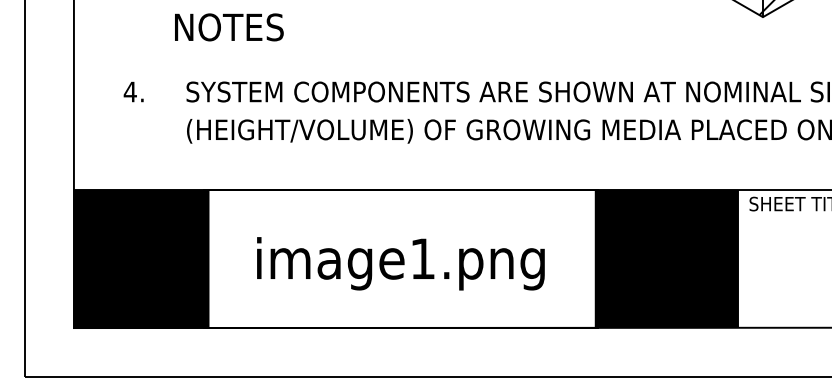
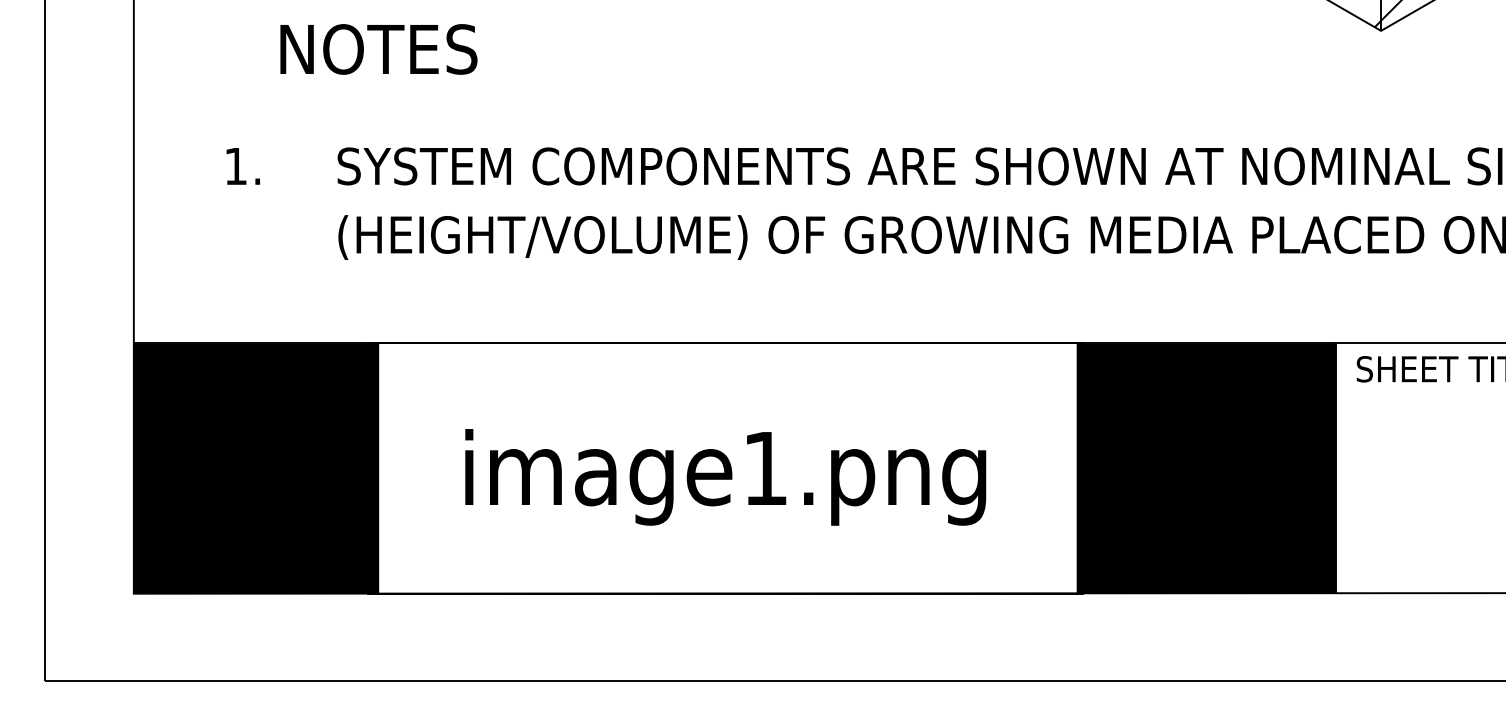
text: (229, 27) -> (379, 49), moved
text: (129, 91) -> (234, 165), 4. -> 1.

